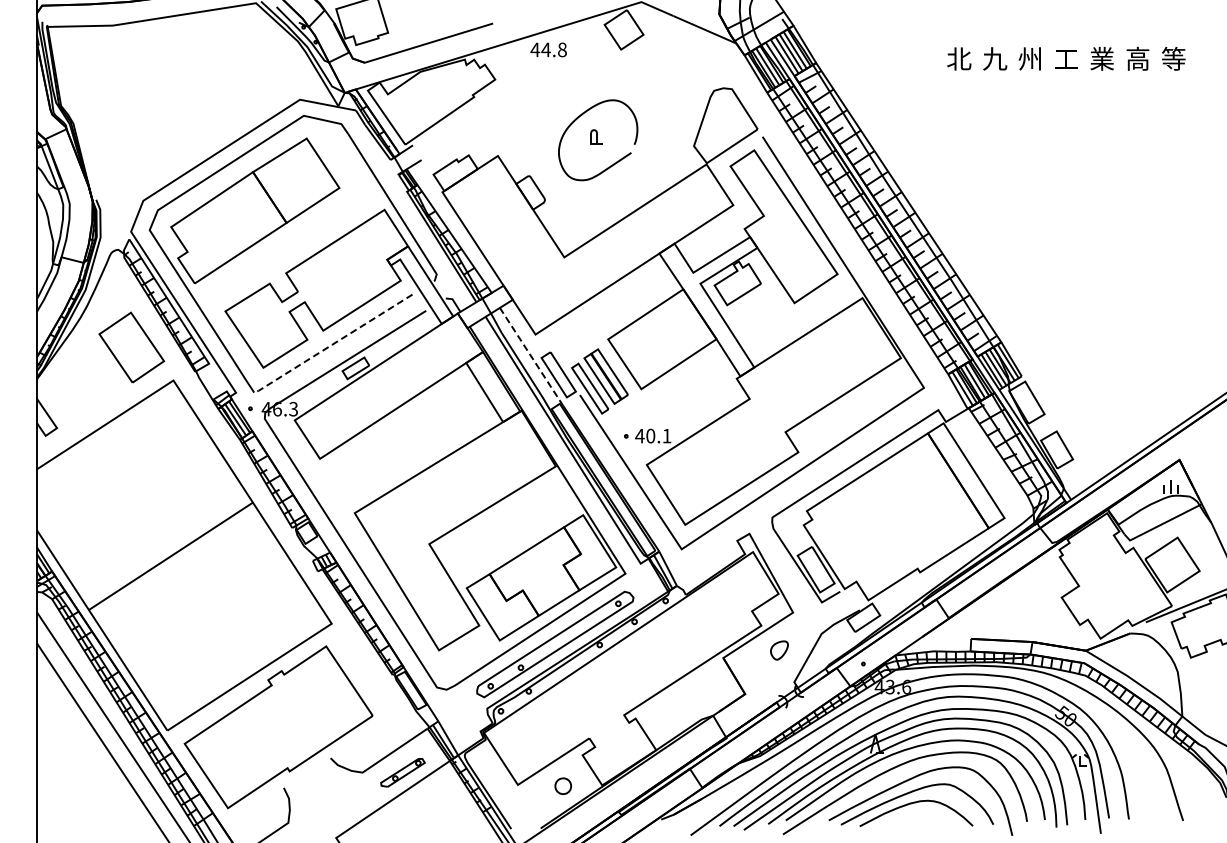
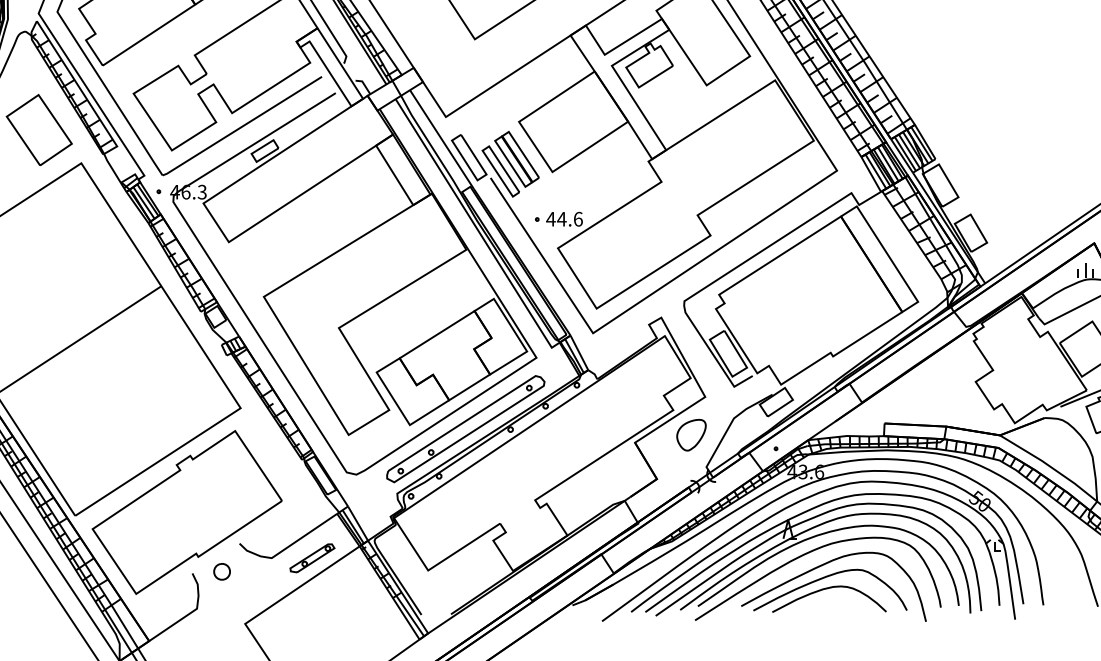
line: (333, 344) -> (242, 127), dashed -> solid
line: (531, 356) -> (441, 139), dashed -> solid
text: (658, 435) -> (569, 218), 40.1 -> 44.6
part: (779, 650) -> (691, 435), size x1.67
part: (562, 785) -> (221, 571), moved

